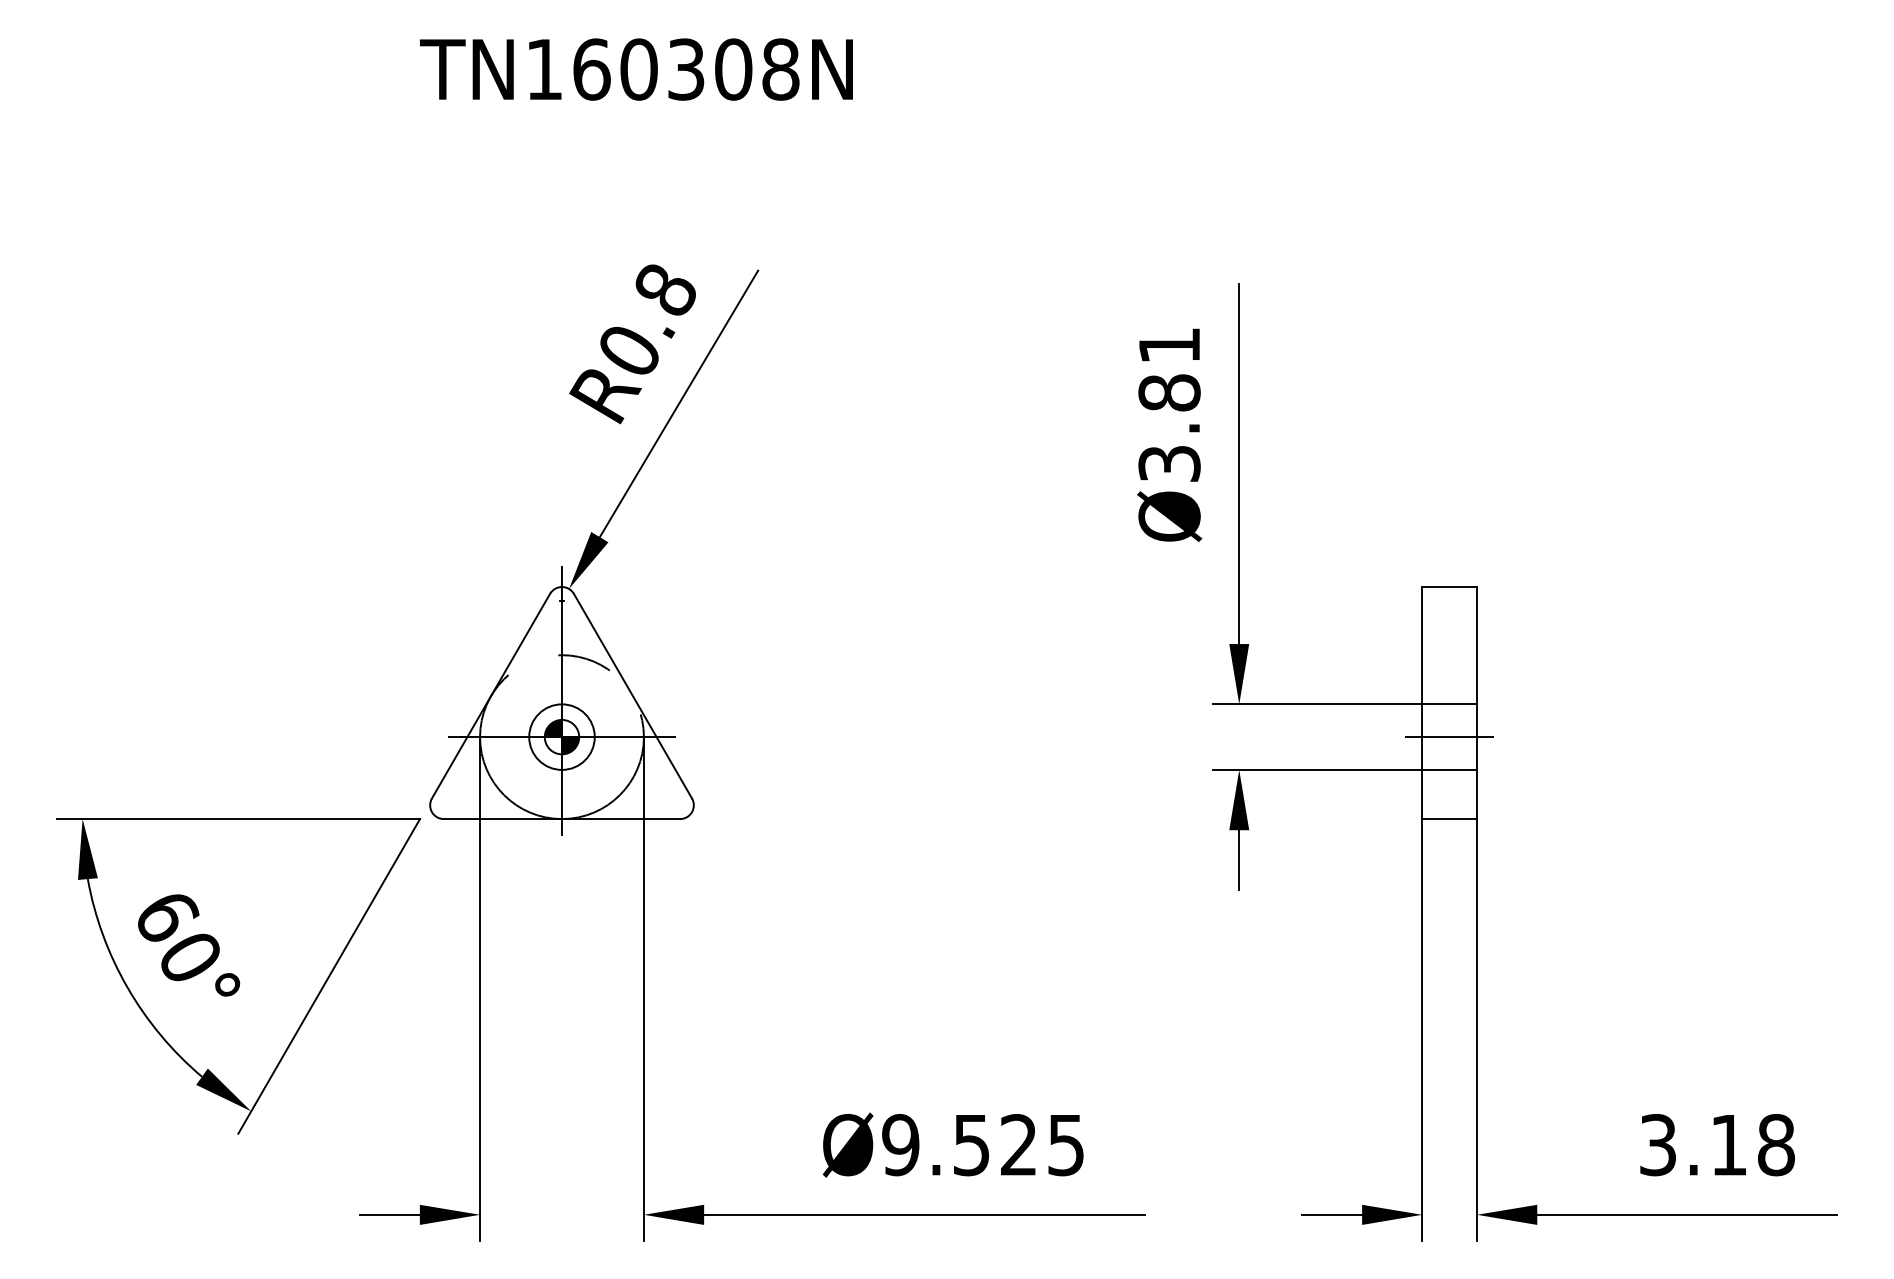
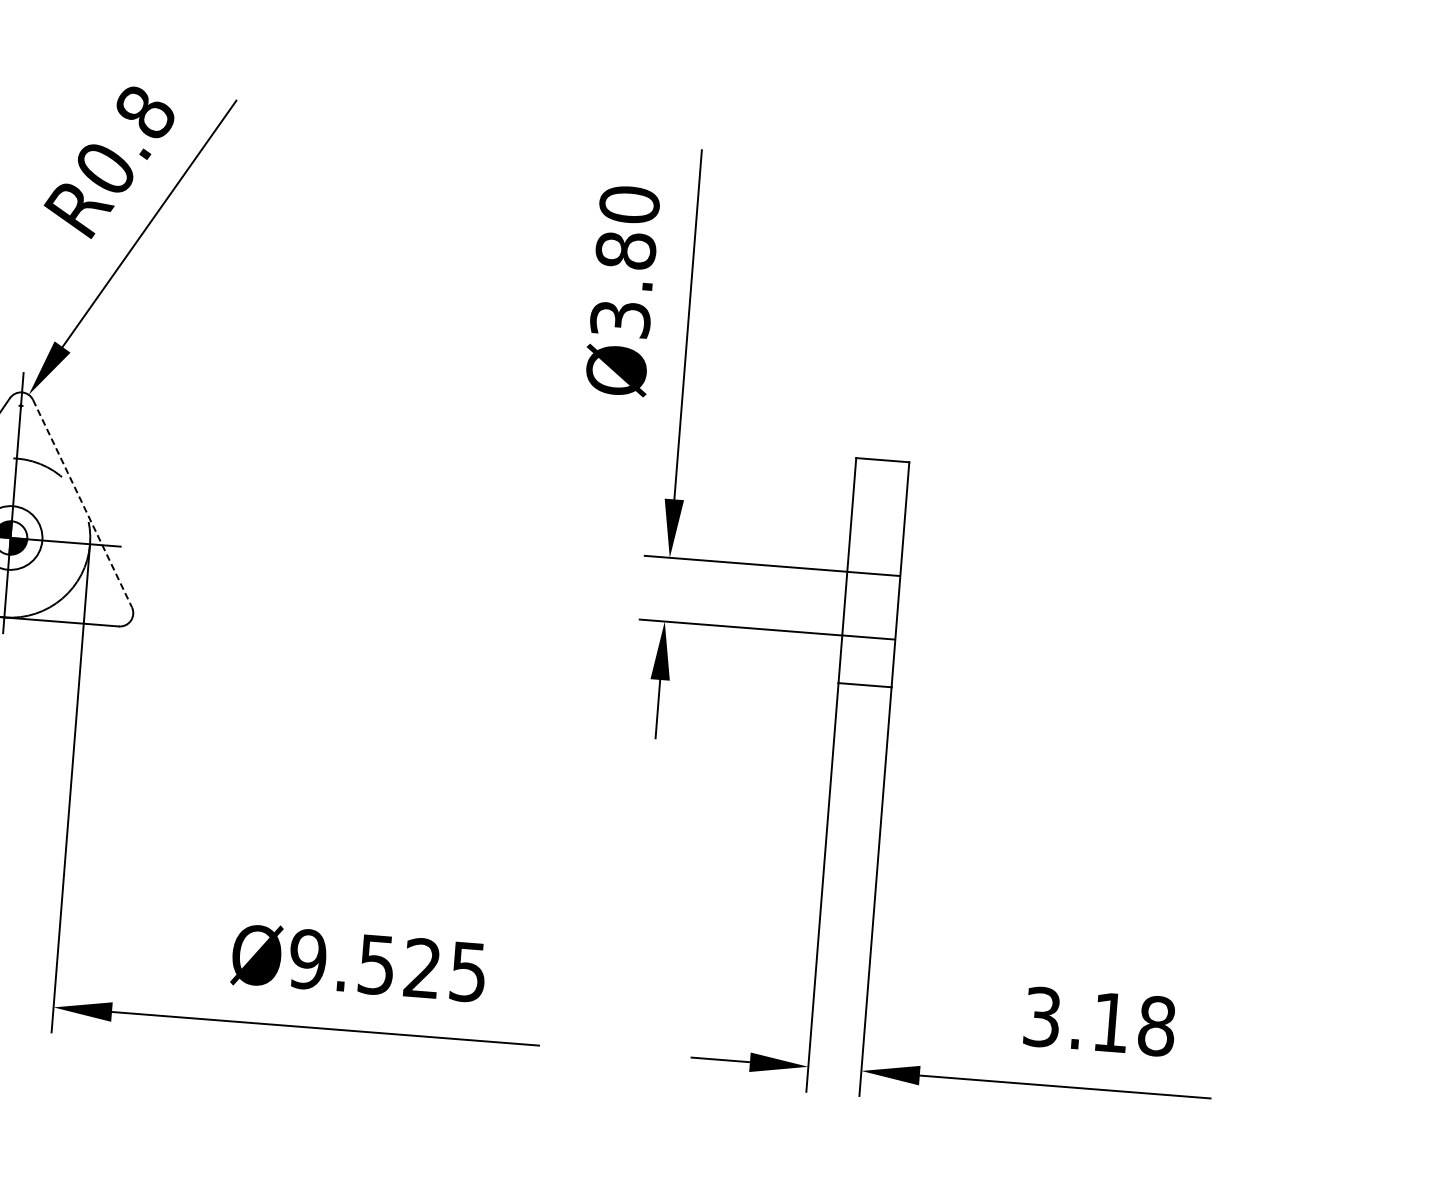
text: (1169, 345) -> (629, 204), Ø3.81 -> Ø3.80
line: (633, 696) -> (83, 504), solid -> dashed
line: (1449, 737) -> (871, 606), removed

